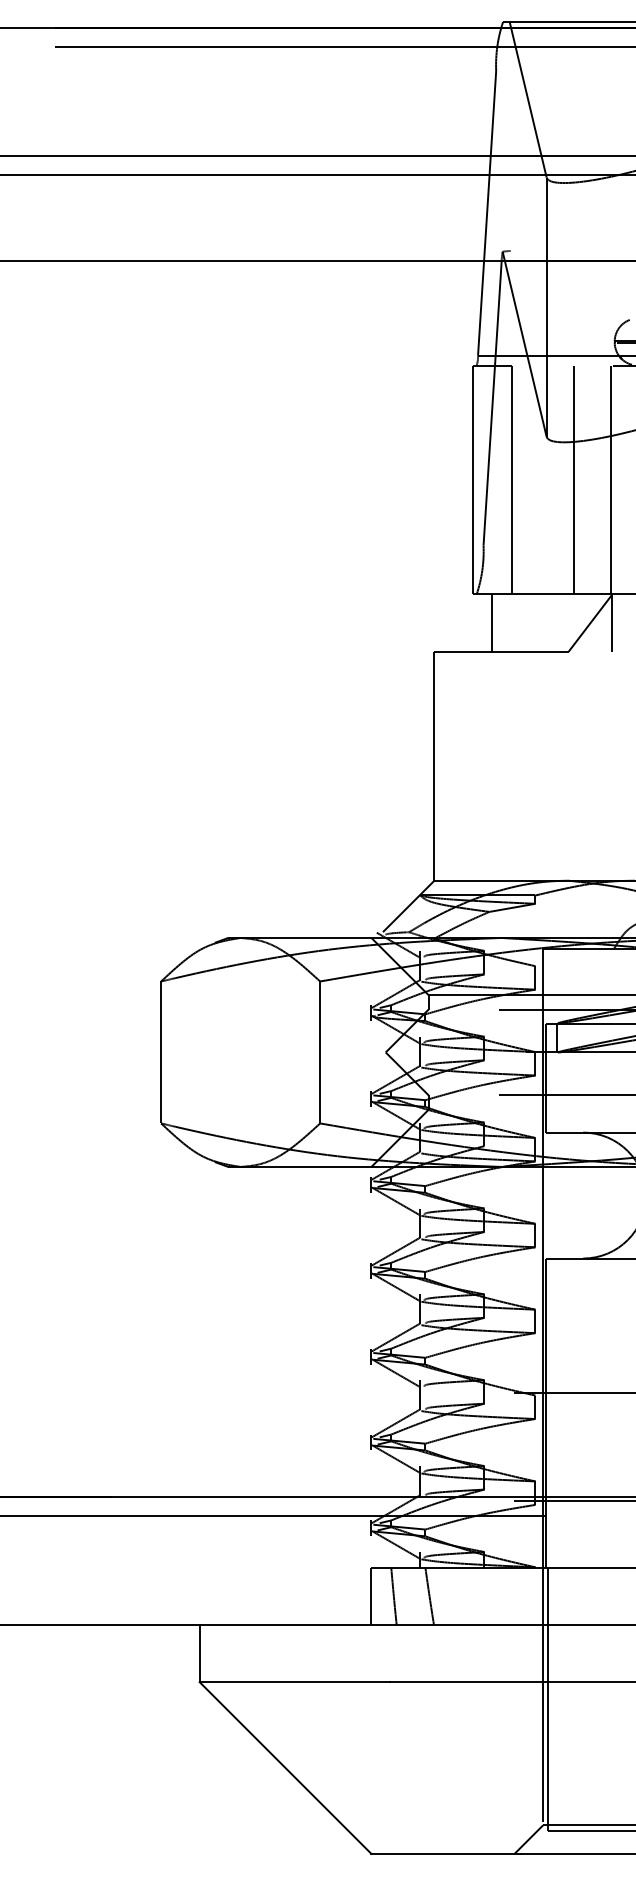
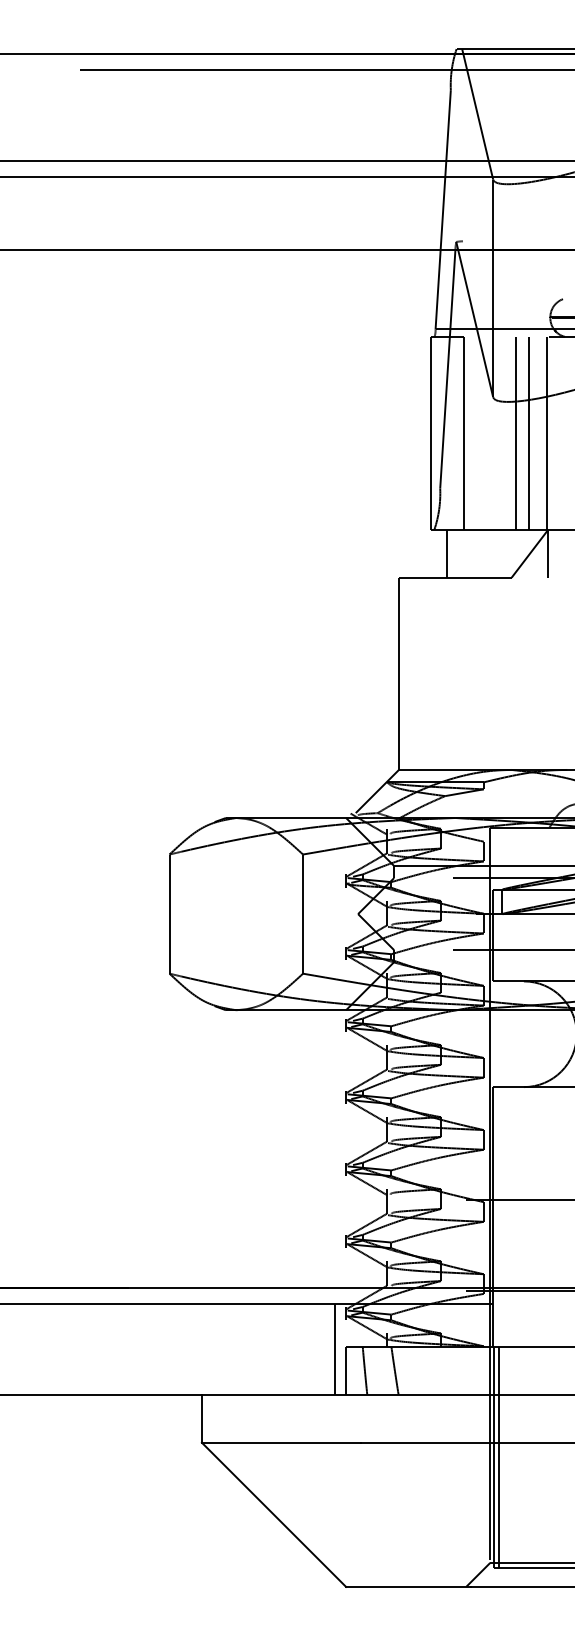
line: (588, 479) -> (528, 433), added
line: (357, 1569) -> (334, 1348), added
line: (552, 1698) -> (498, 1456), added

